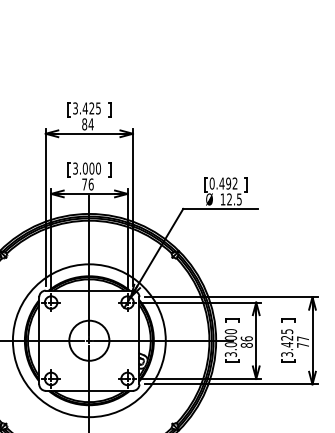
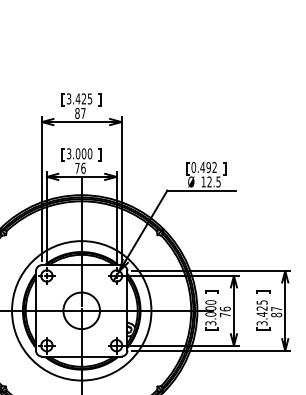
text: (91, 124) -> (83, 113), 84 -> 87
text: (245, 344) -> (224, 314), 86 -> 76
text: (302, 344) -> (276, 314), 77 -> 87

